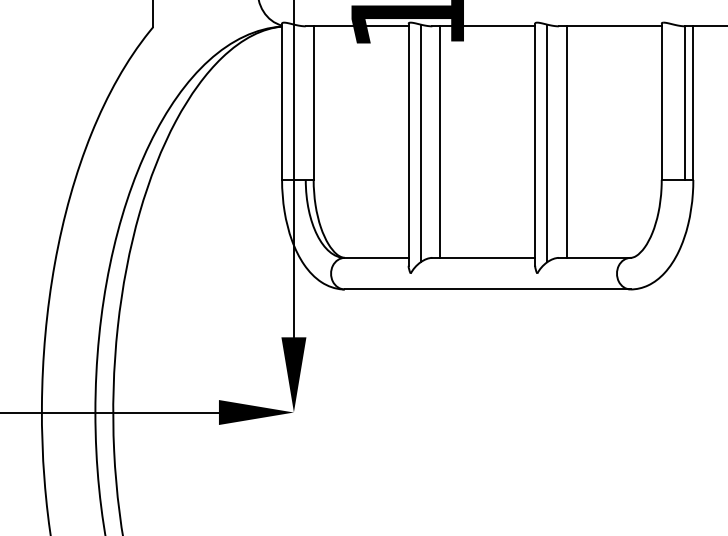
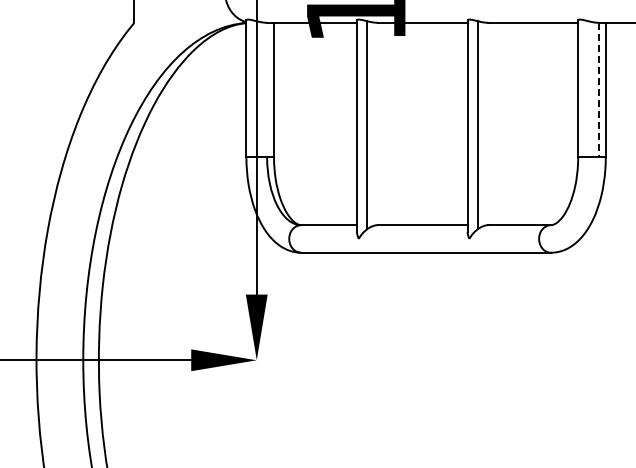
line: (684, 103) -> (598, 90), solid -> dashed
line: (440, 141) -> (384, 123), removed
line: (567, 141) -> (495, 123), removed

